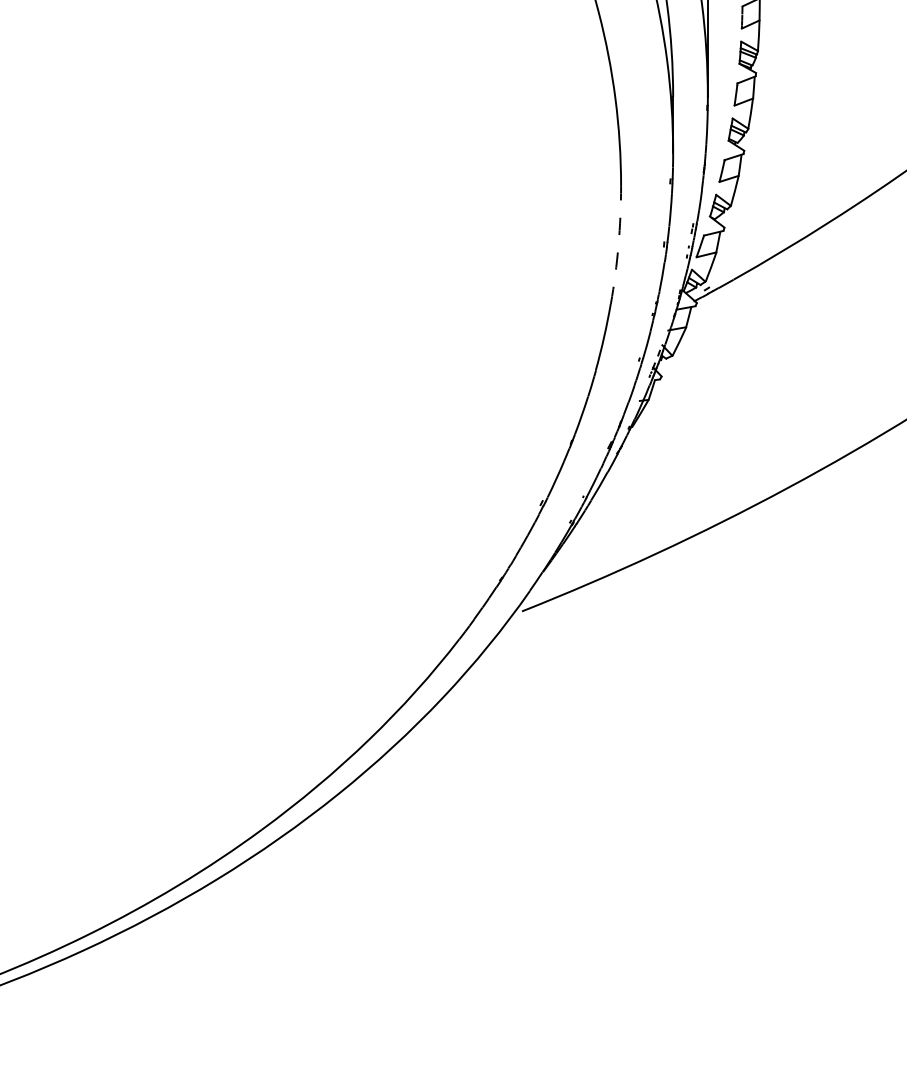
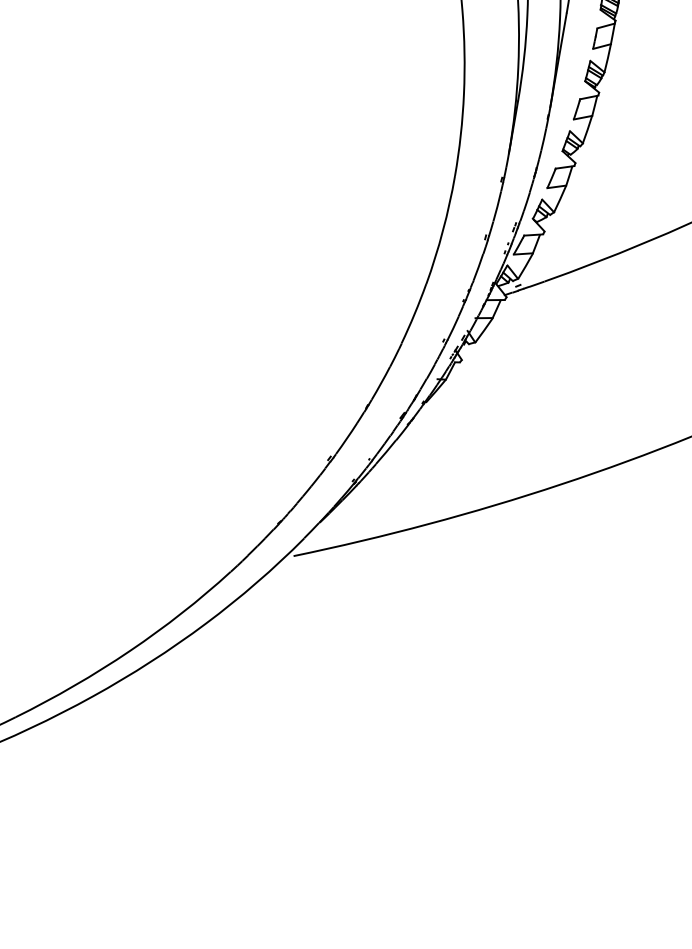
arc: (618, 245) -> (442, 230), dashed -> solid

